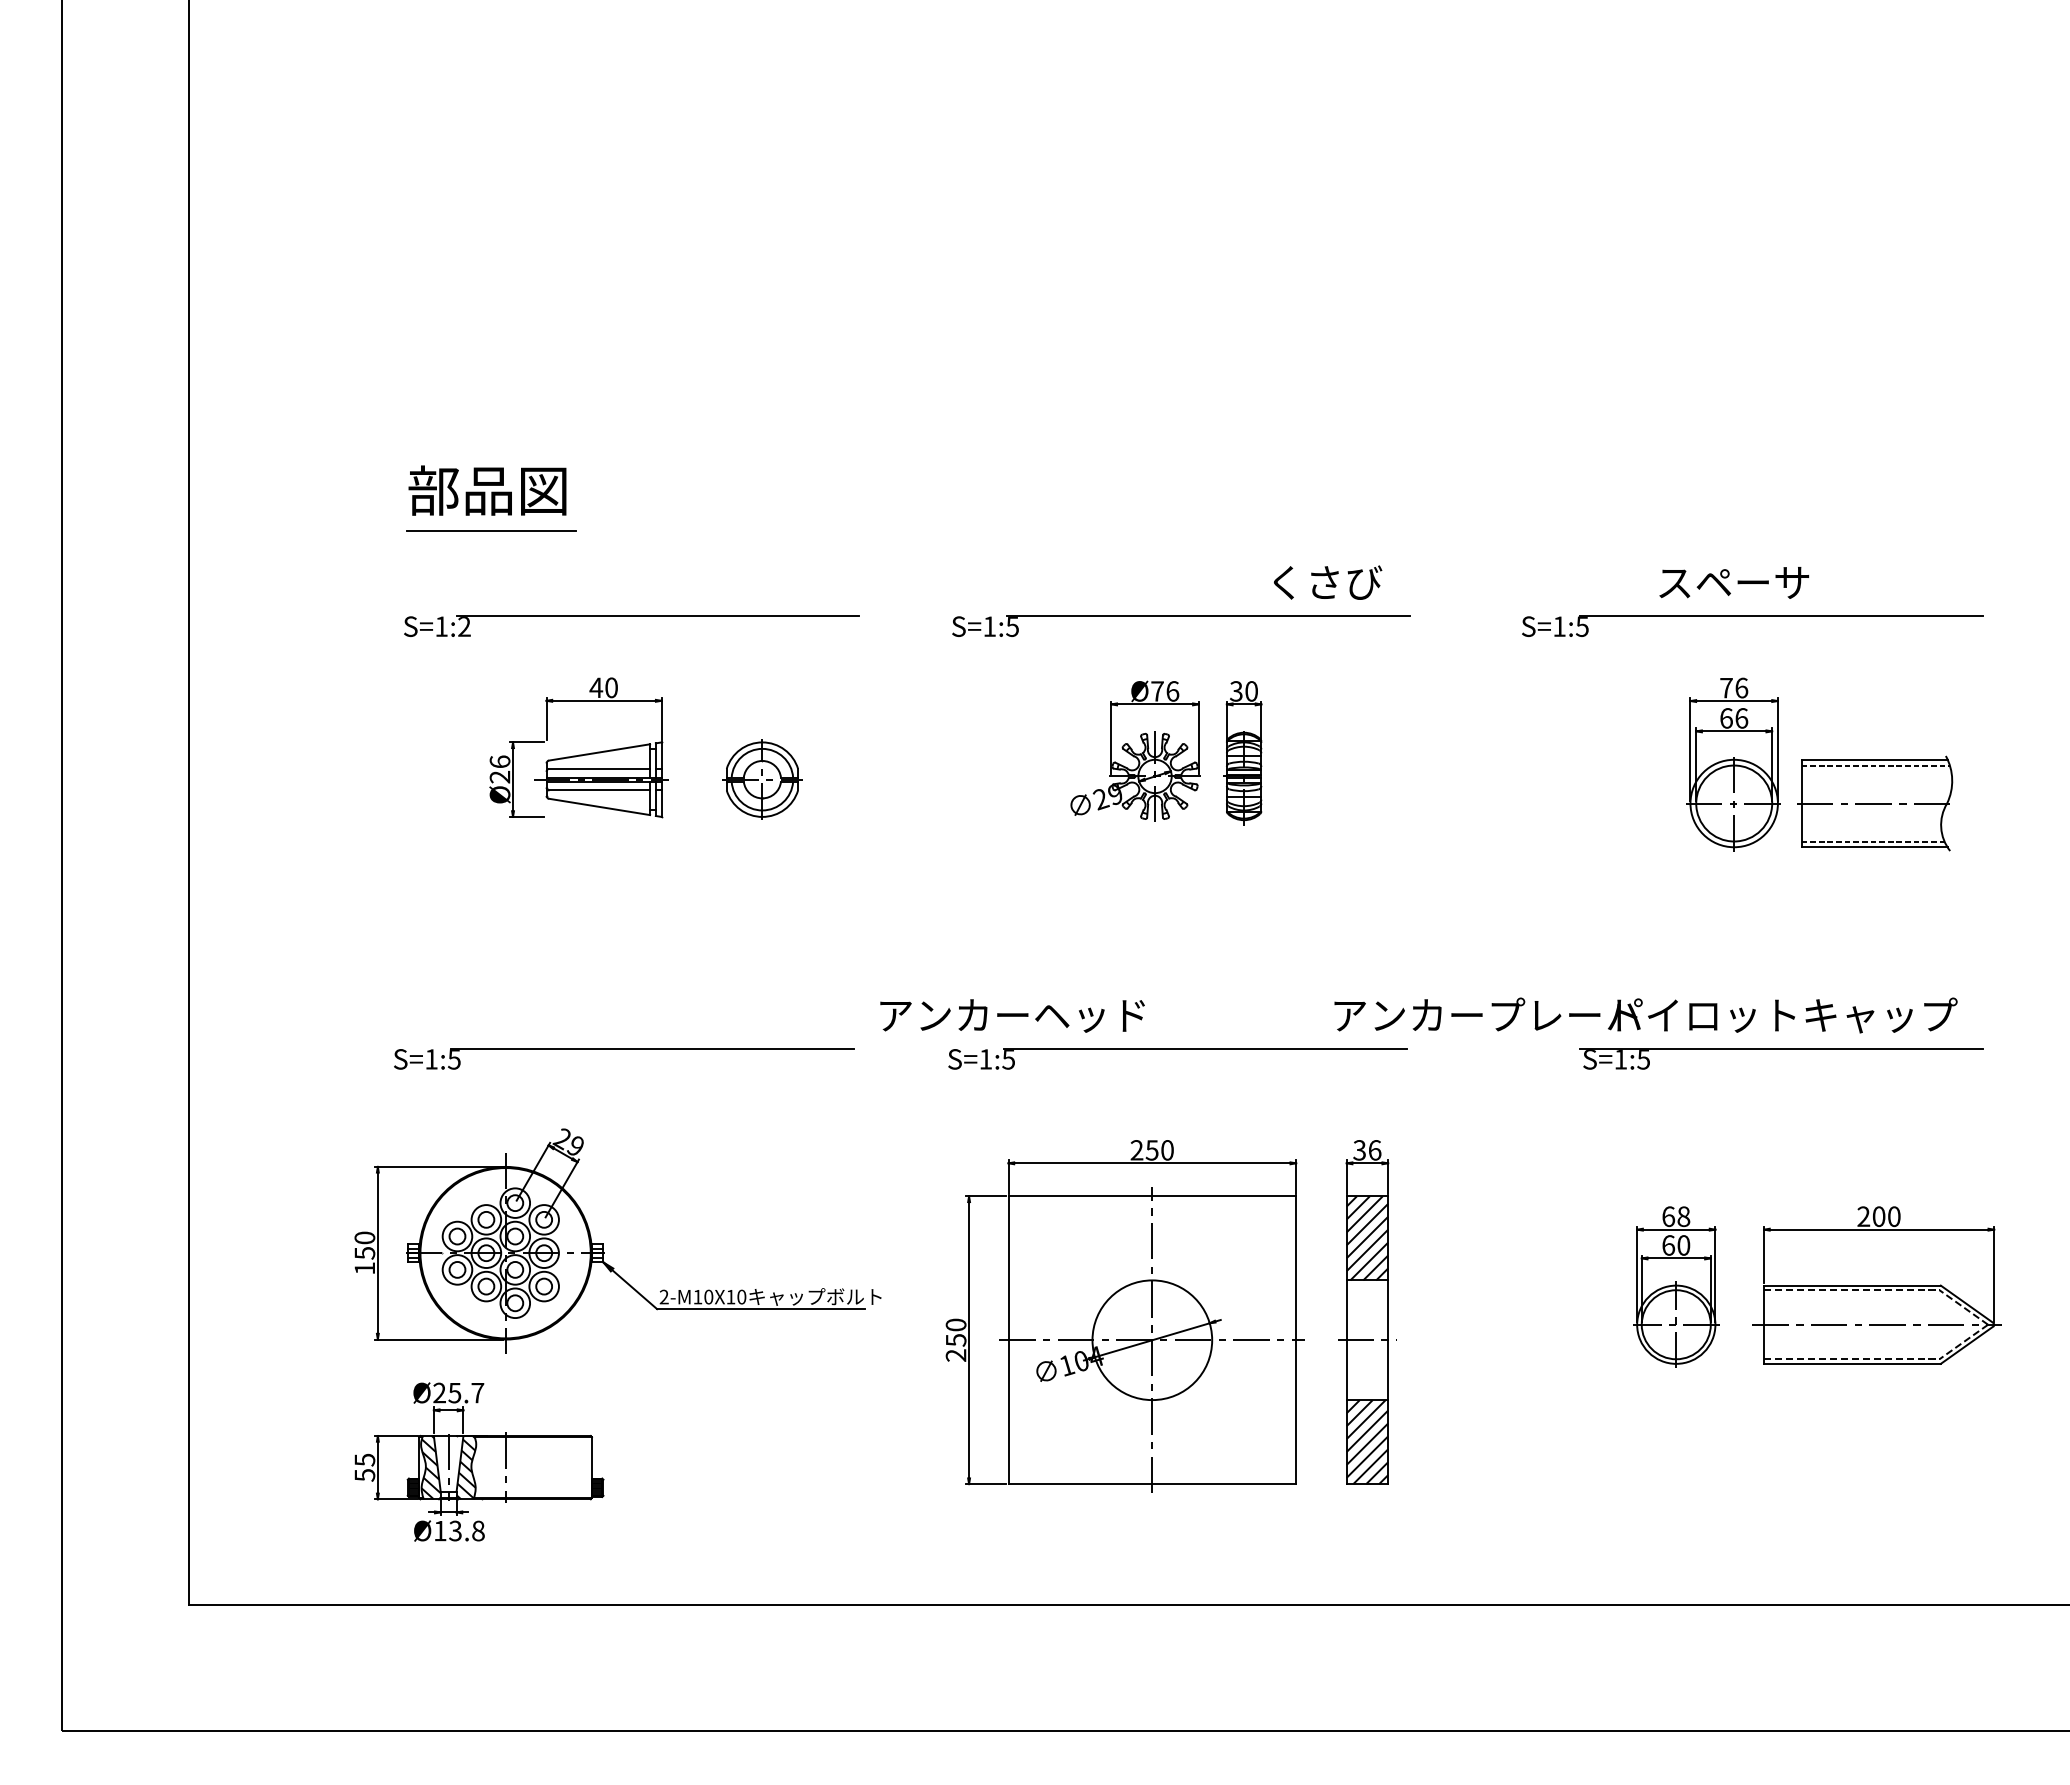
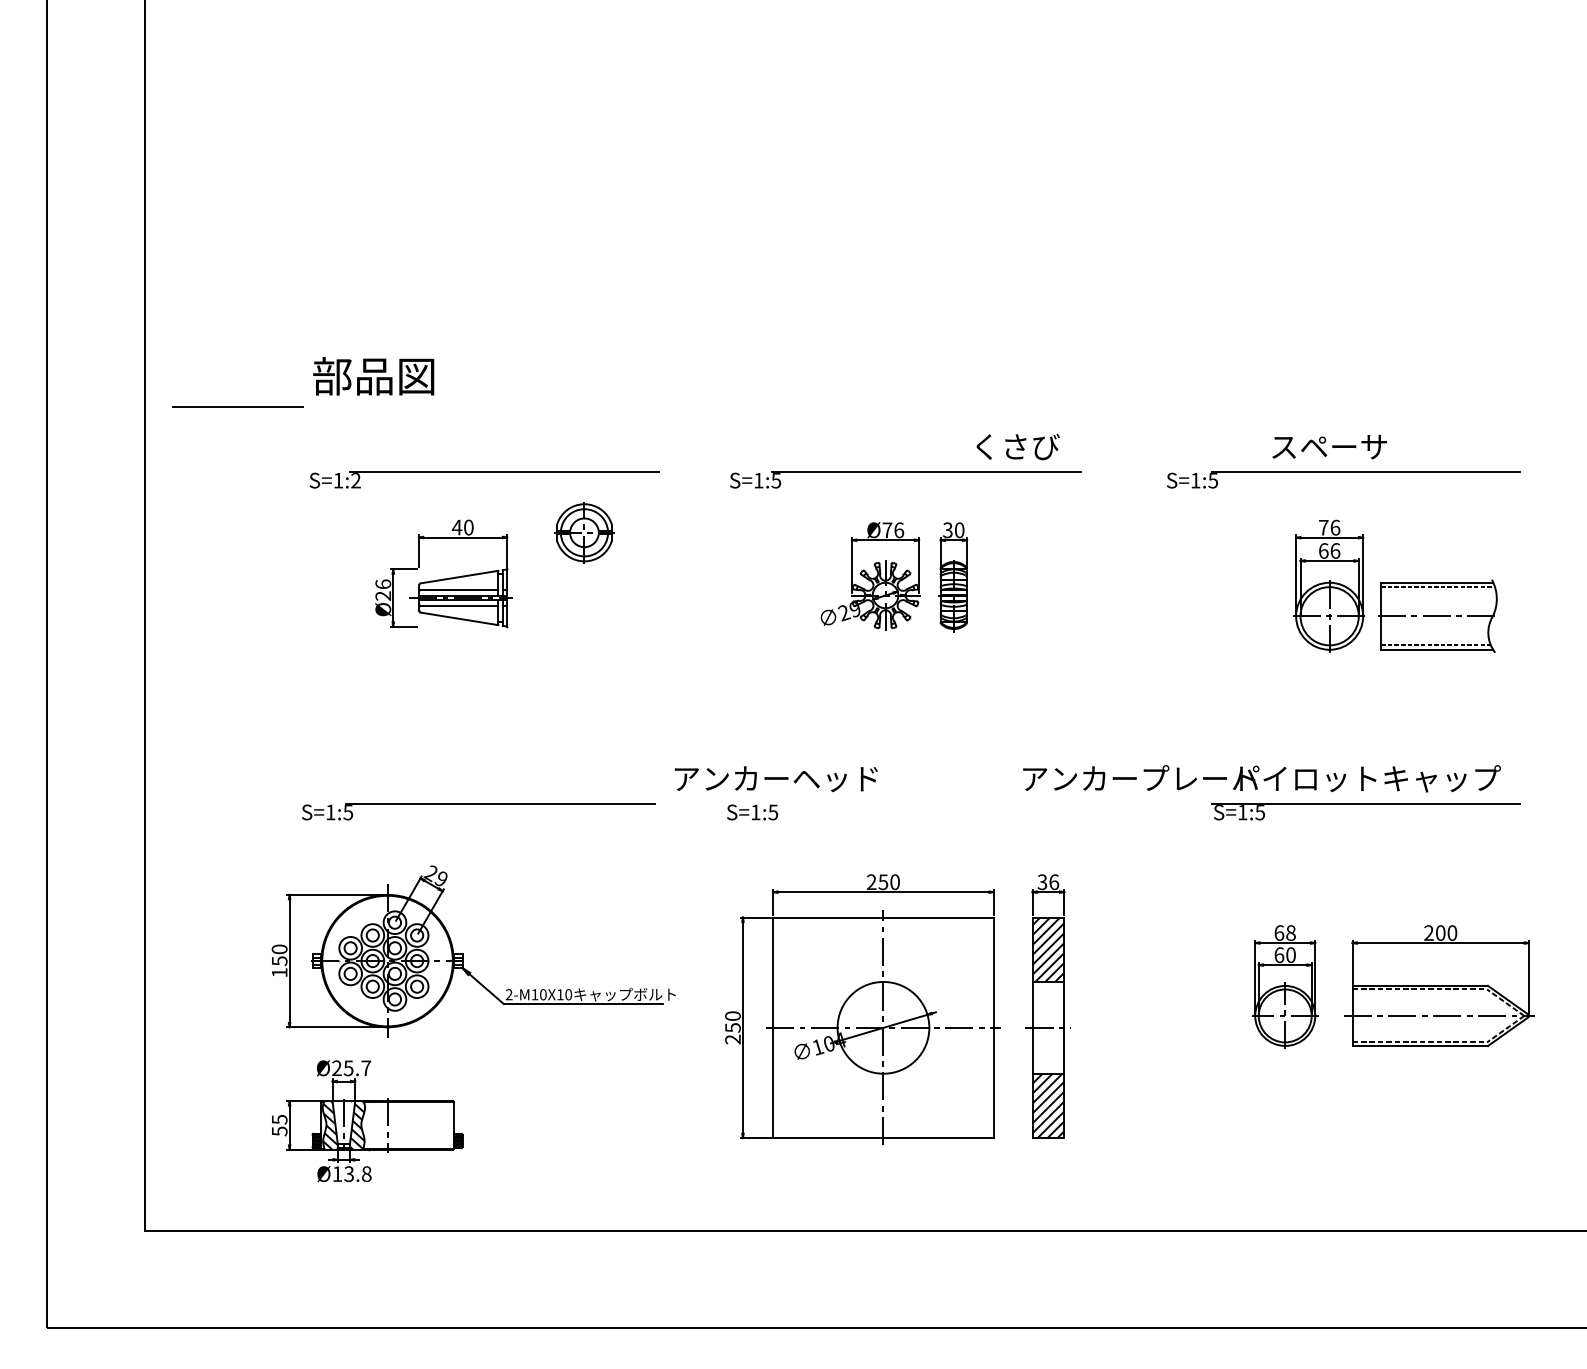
line: (491, 530) -> (237, 406), moved
part: (762, 779) -> (584, 532), moved
line: (1205, 1048) -> (924, 804), removed

